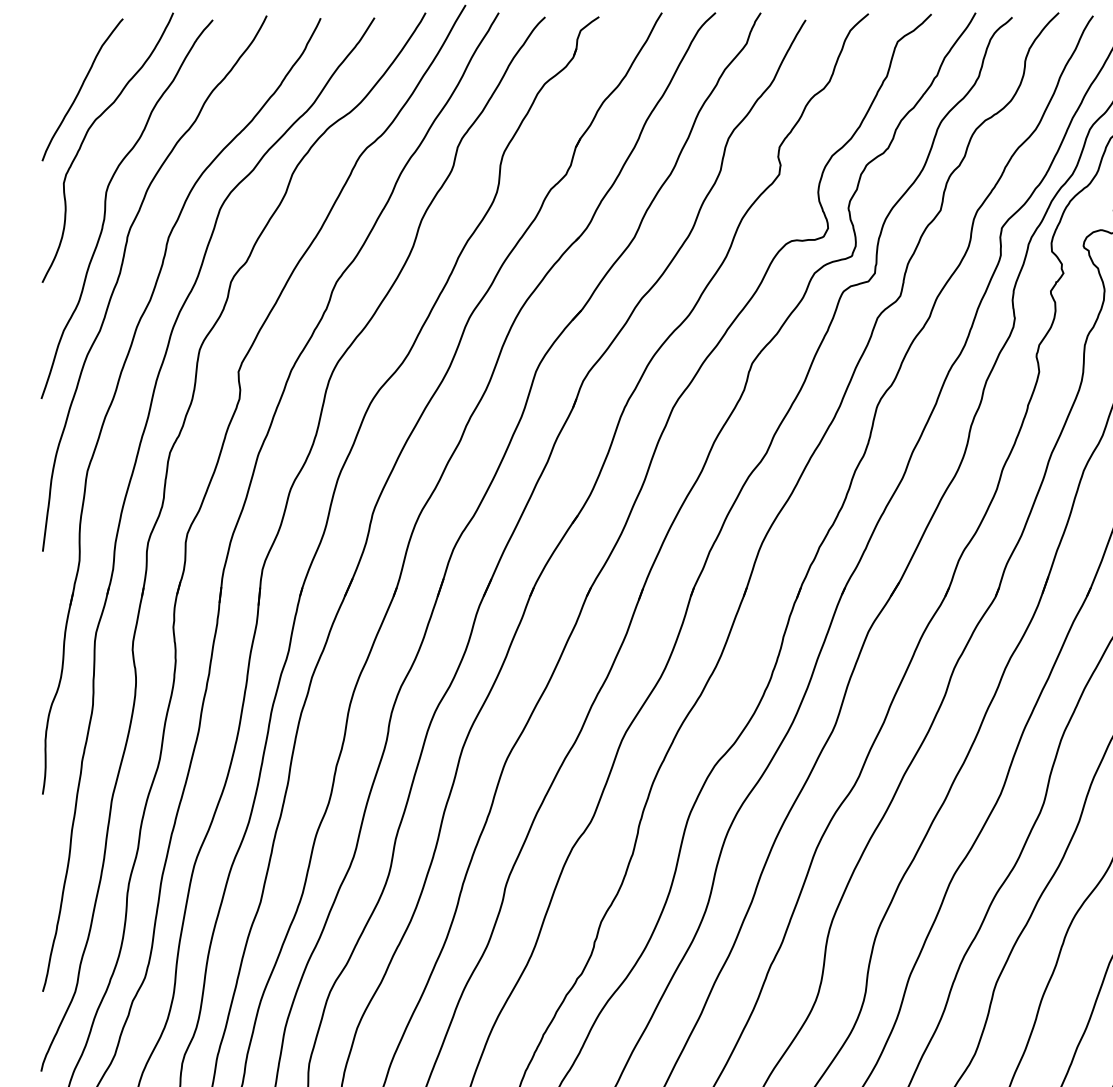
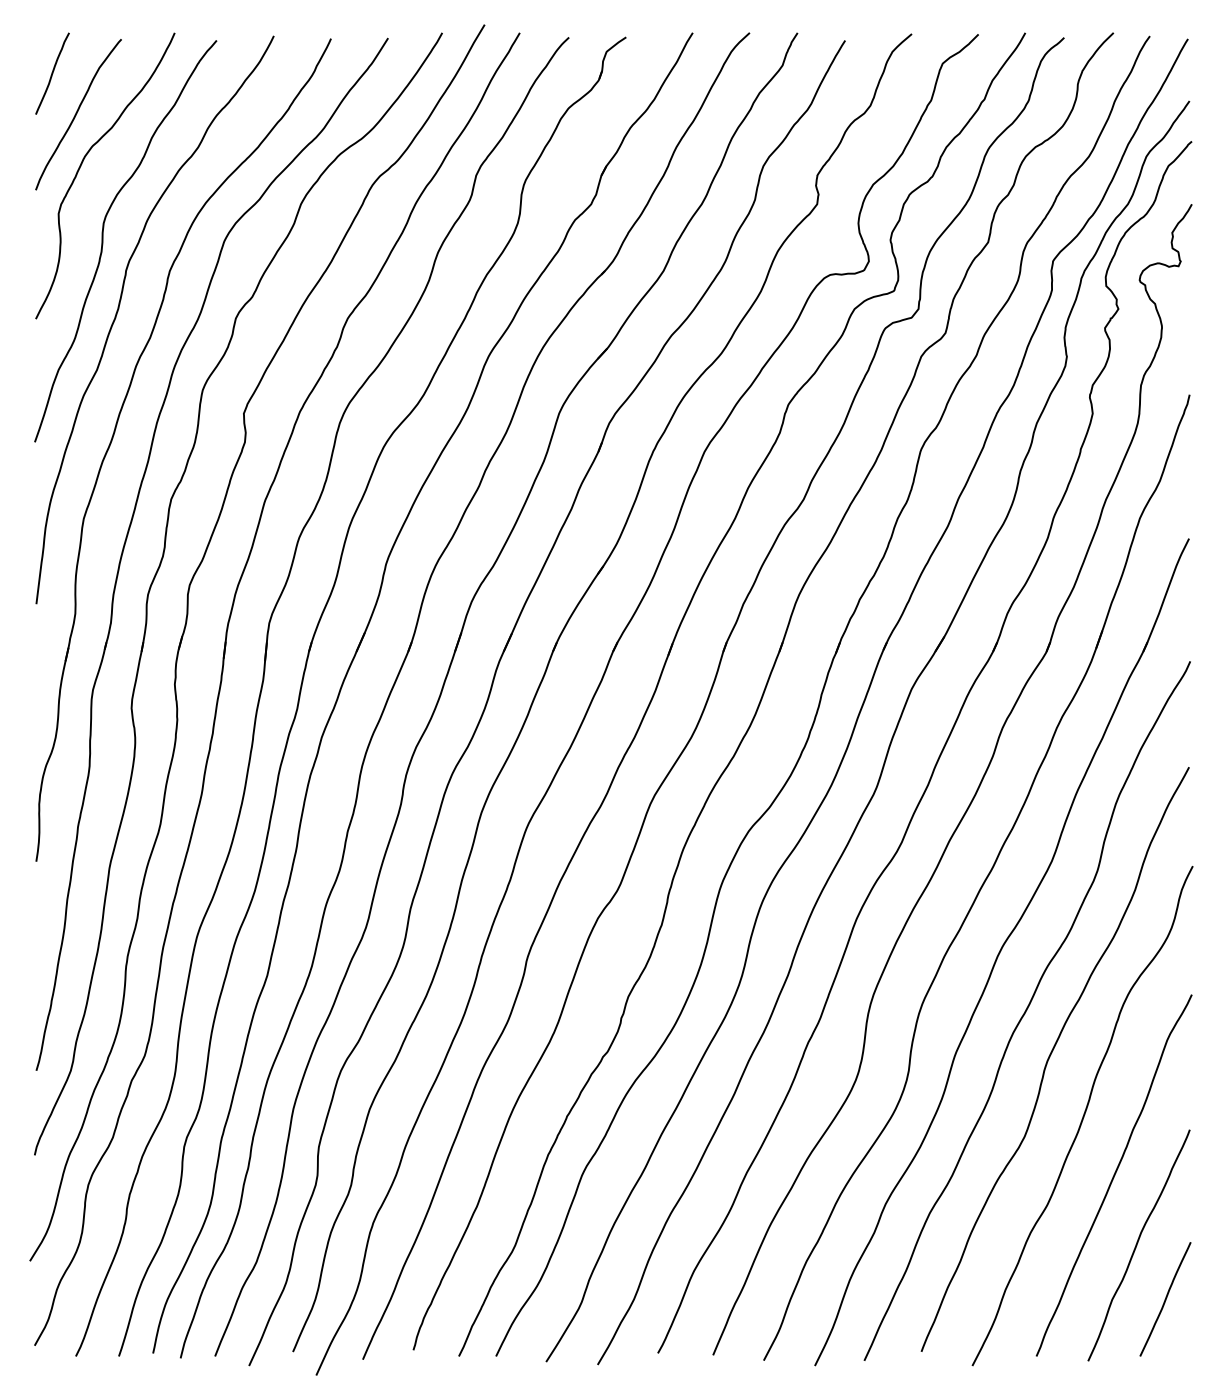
curve: (58, 51) -> (52, 73), added

